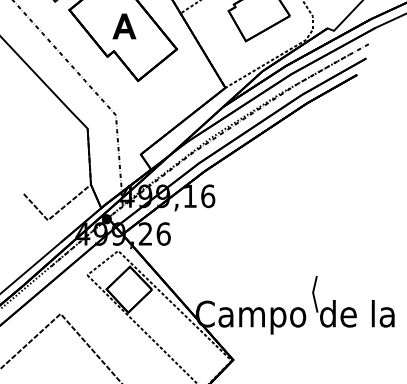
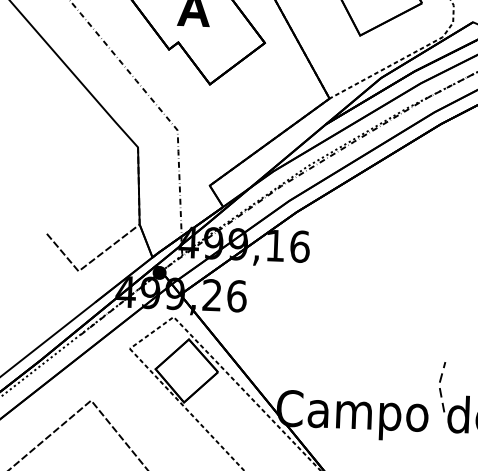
line: (313, 293) -> (439, 385), solid -> dashed

